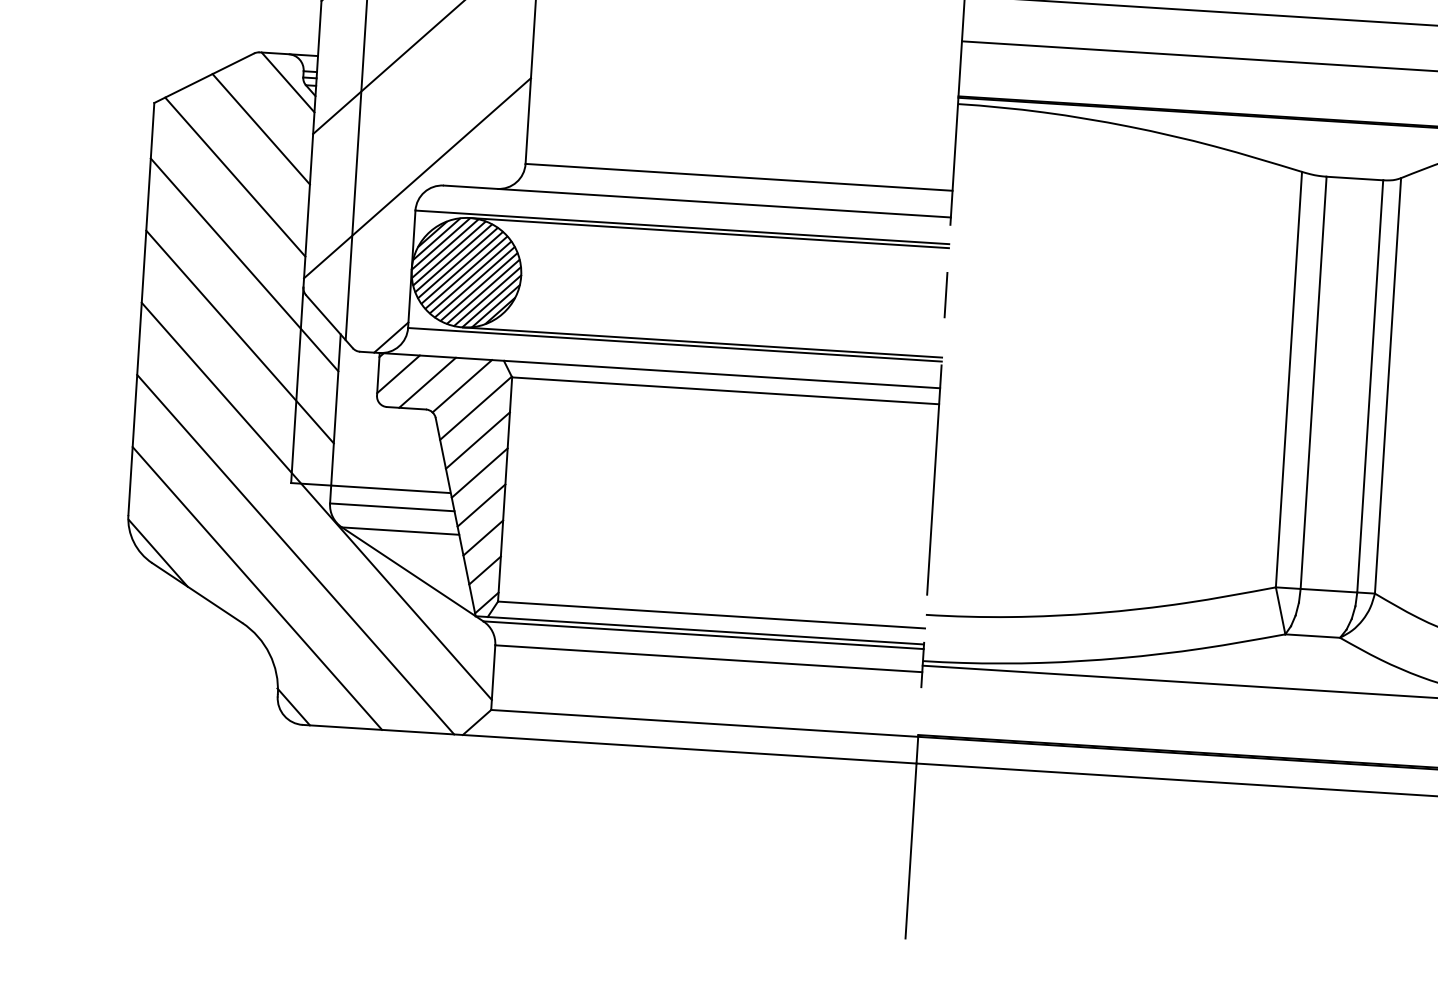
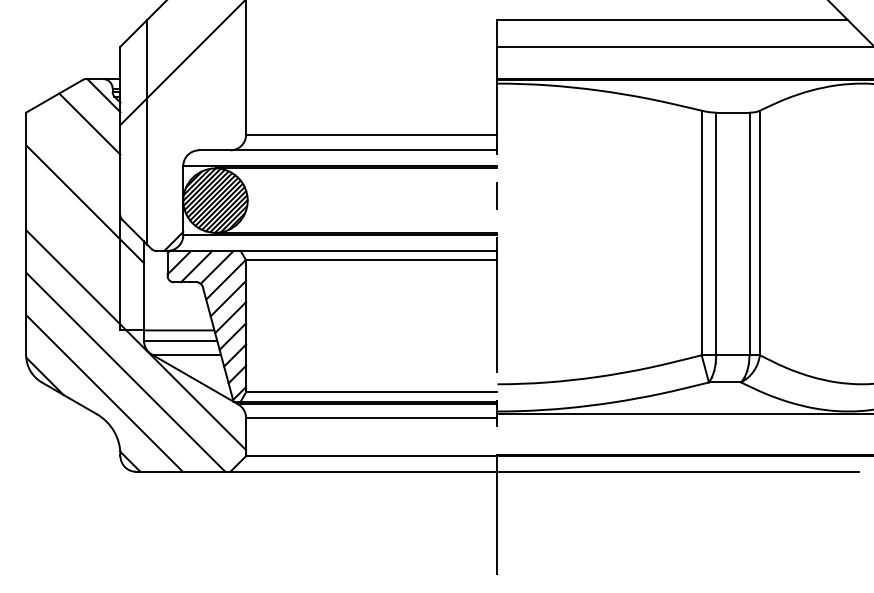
line: (235, 177) -> (76, 153), removed
line: (417, 177) -> (183, 146), removed
line: (240, 336) -> (85, 246), removed

